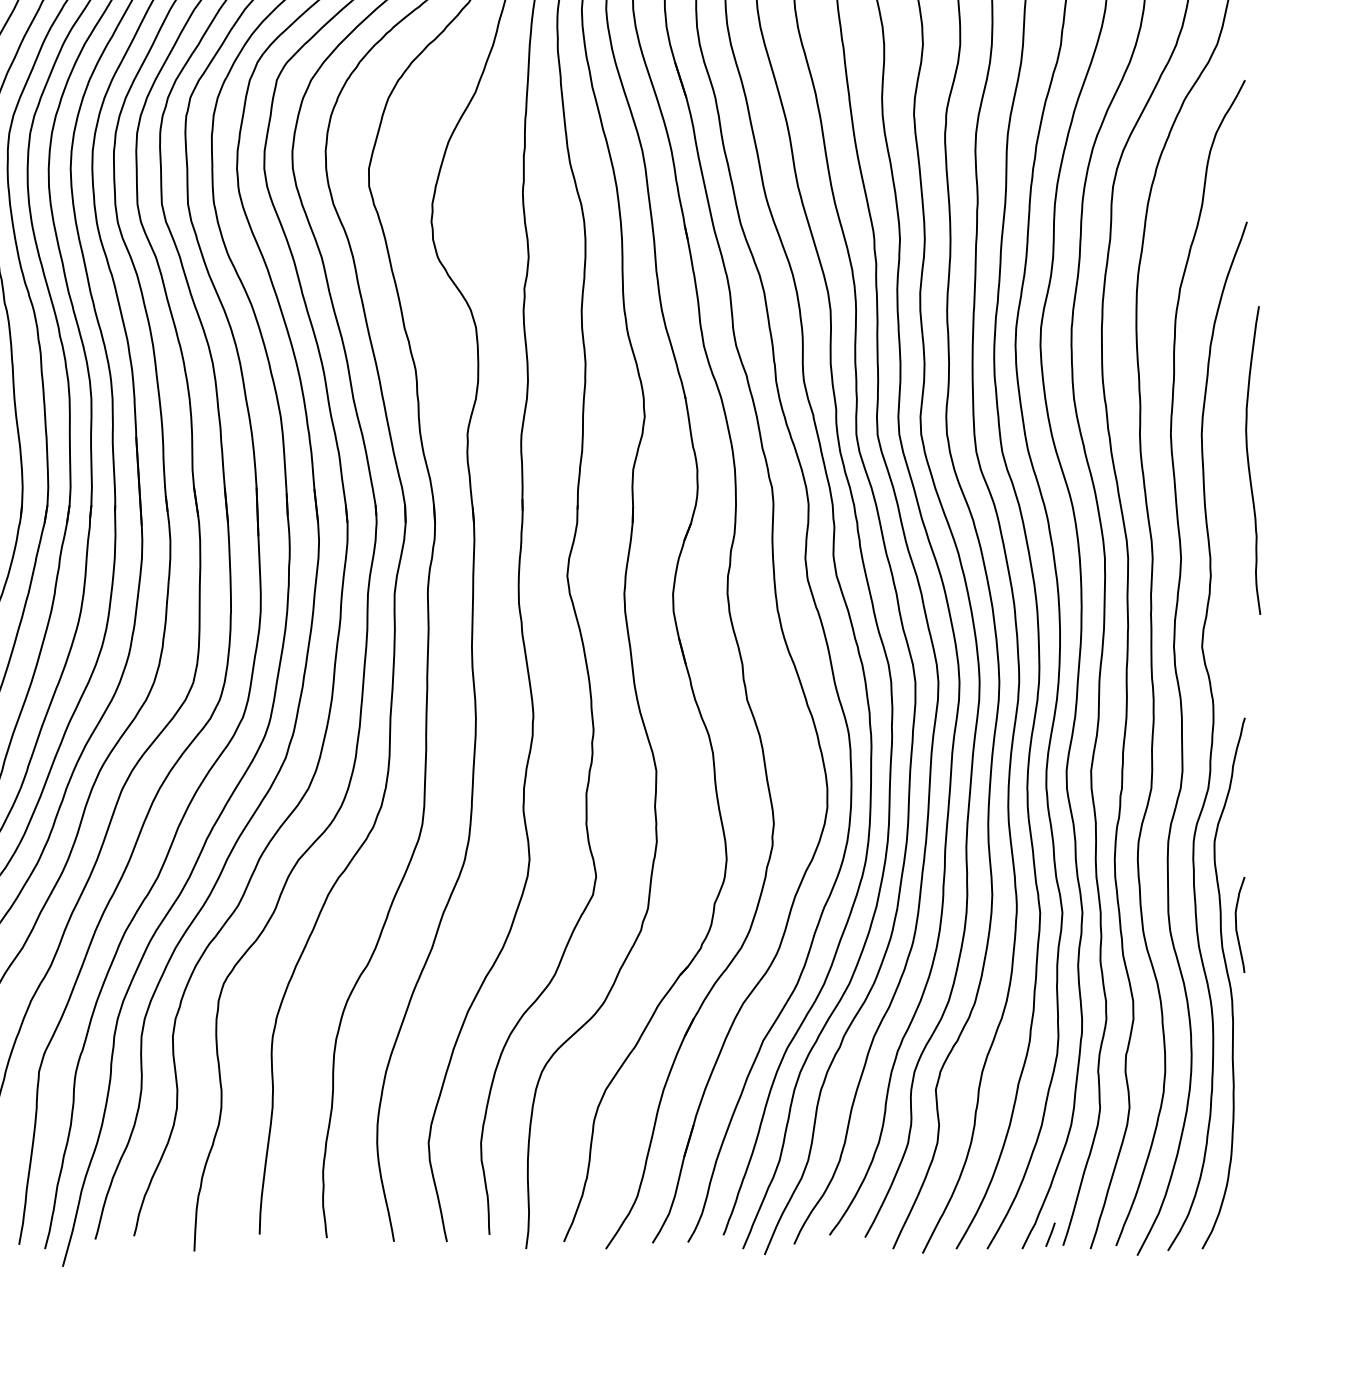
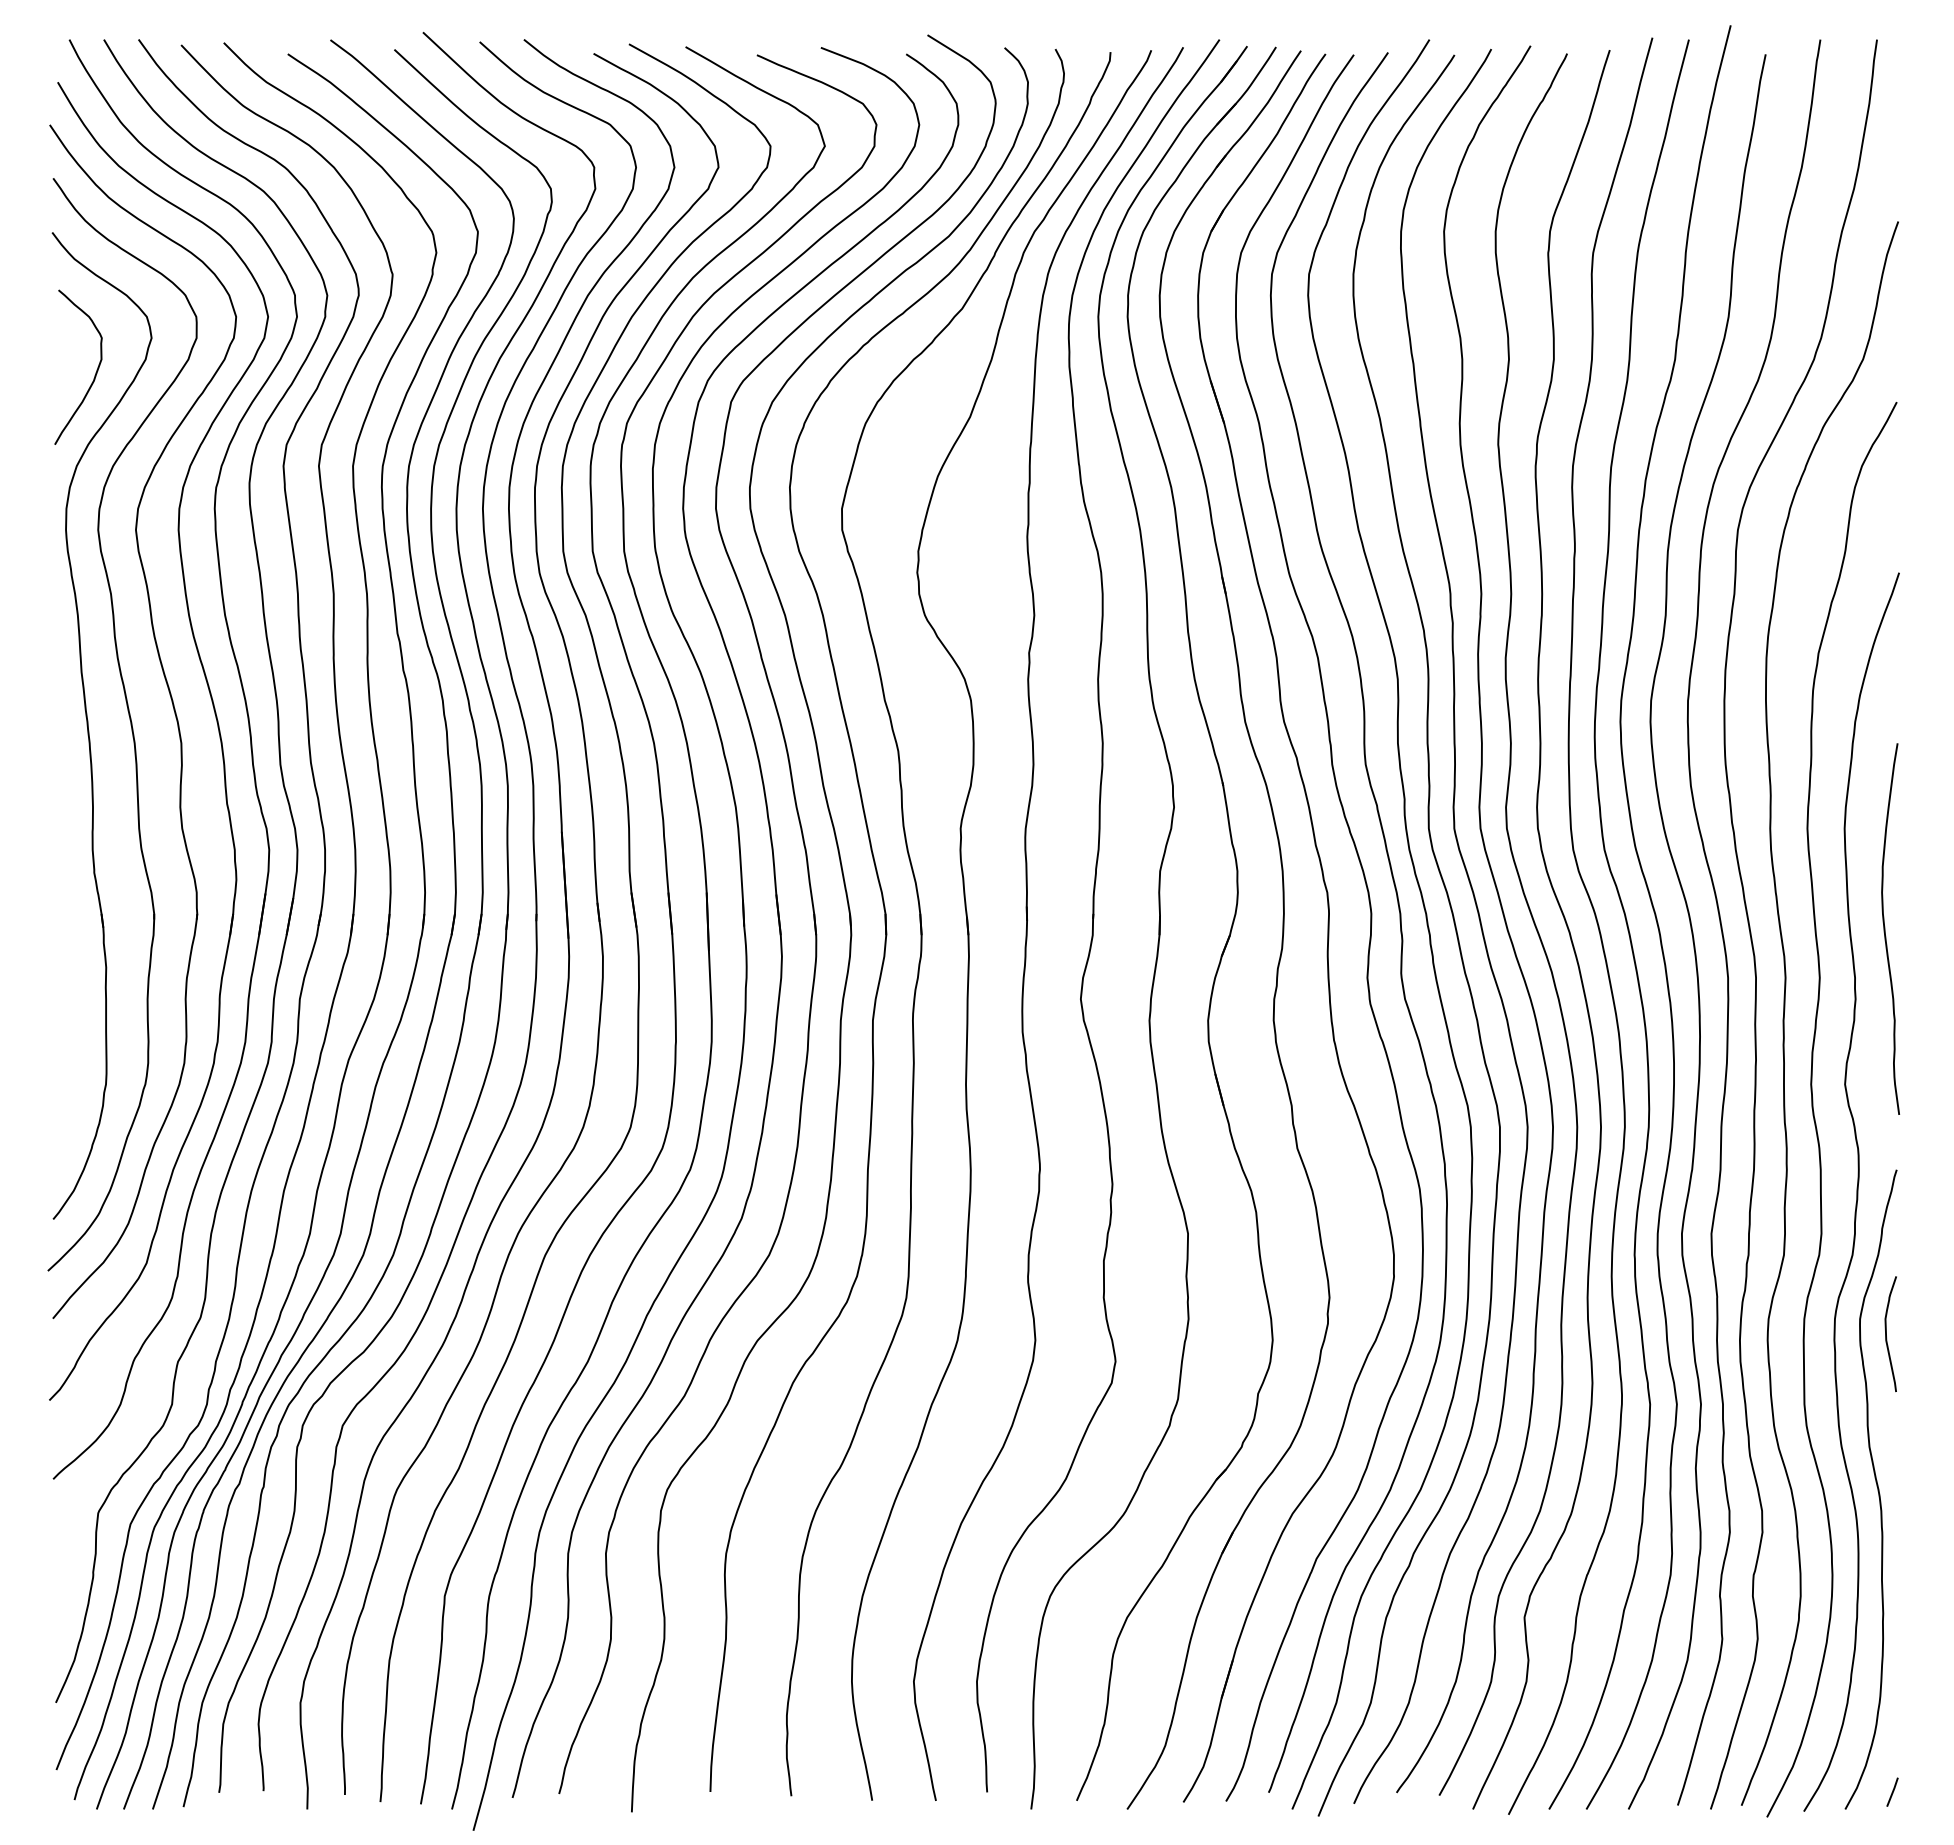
curve: (1248, 460) -> (1885, 928), moved
curve: (1236, 925) -> (1886, 1334), moved
line: (1050, 1234) -> (1892, 1791), moved

